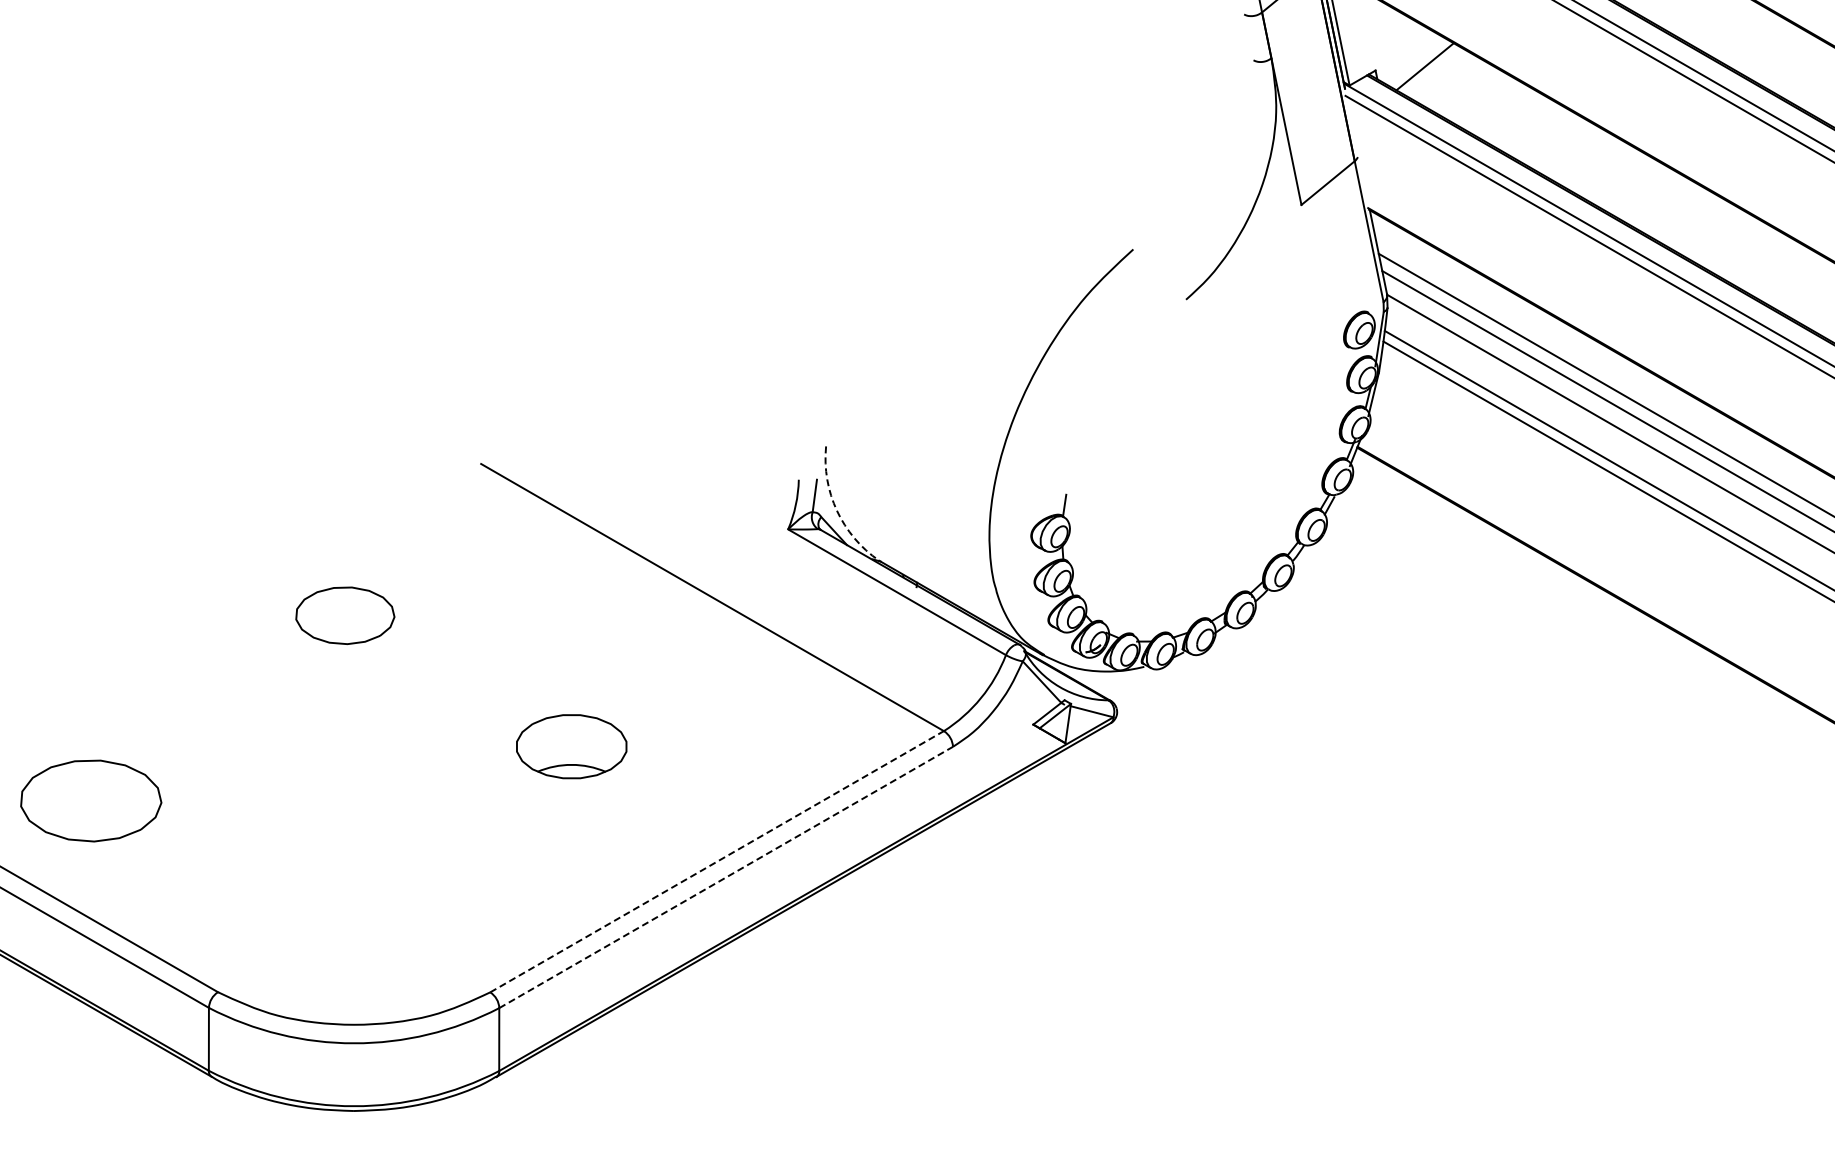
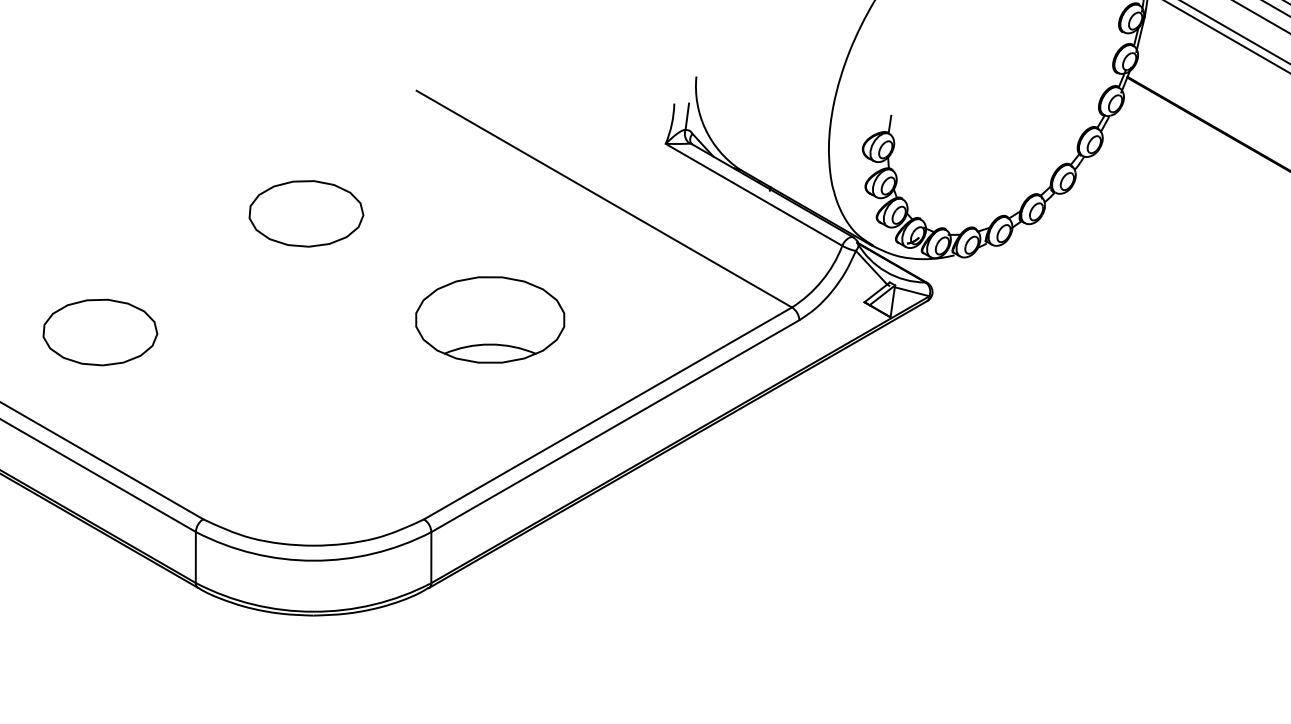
arc: (837, 510) -> (705, 128), dashed -> solid
part: (345, 615) -> (306, 213), size x1.43
part: (571, 746) -> (489, 319), size x1.67
part: (91, 800) -> (100, 332), moved
line: (717, 861) -> (608, 413), dashed -> solid
line: (726, 877) -> (615, 426), dashed -> solid

